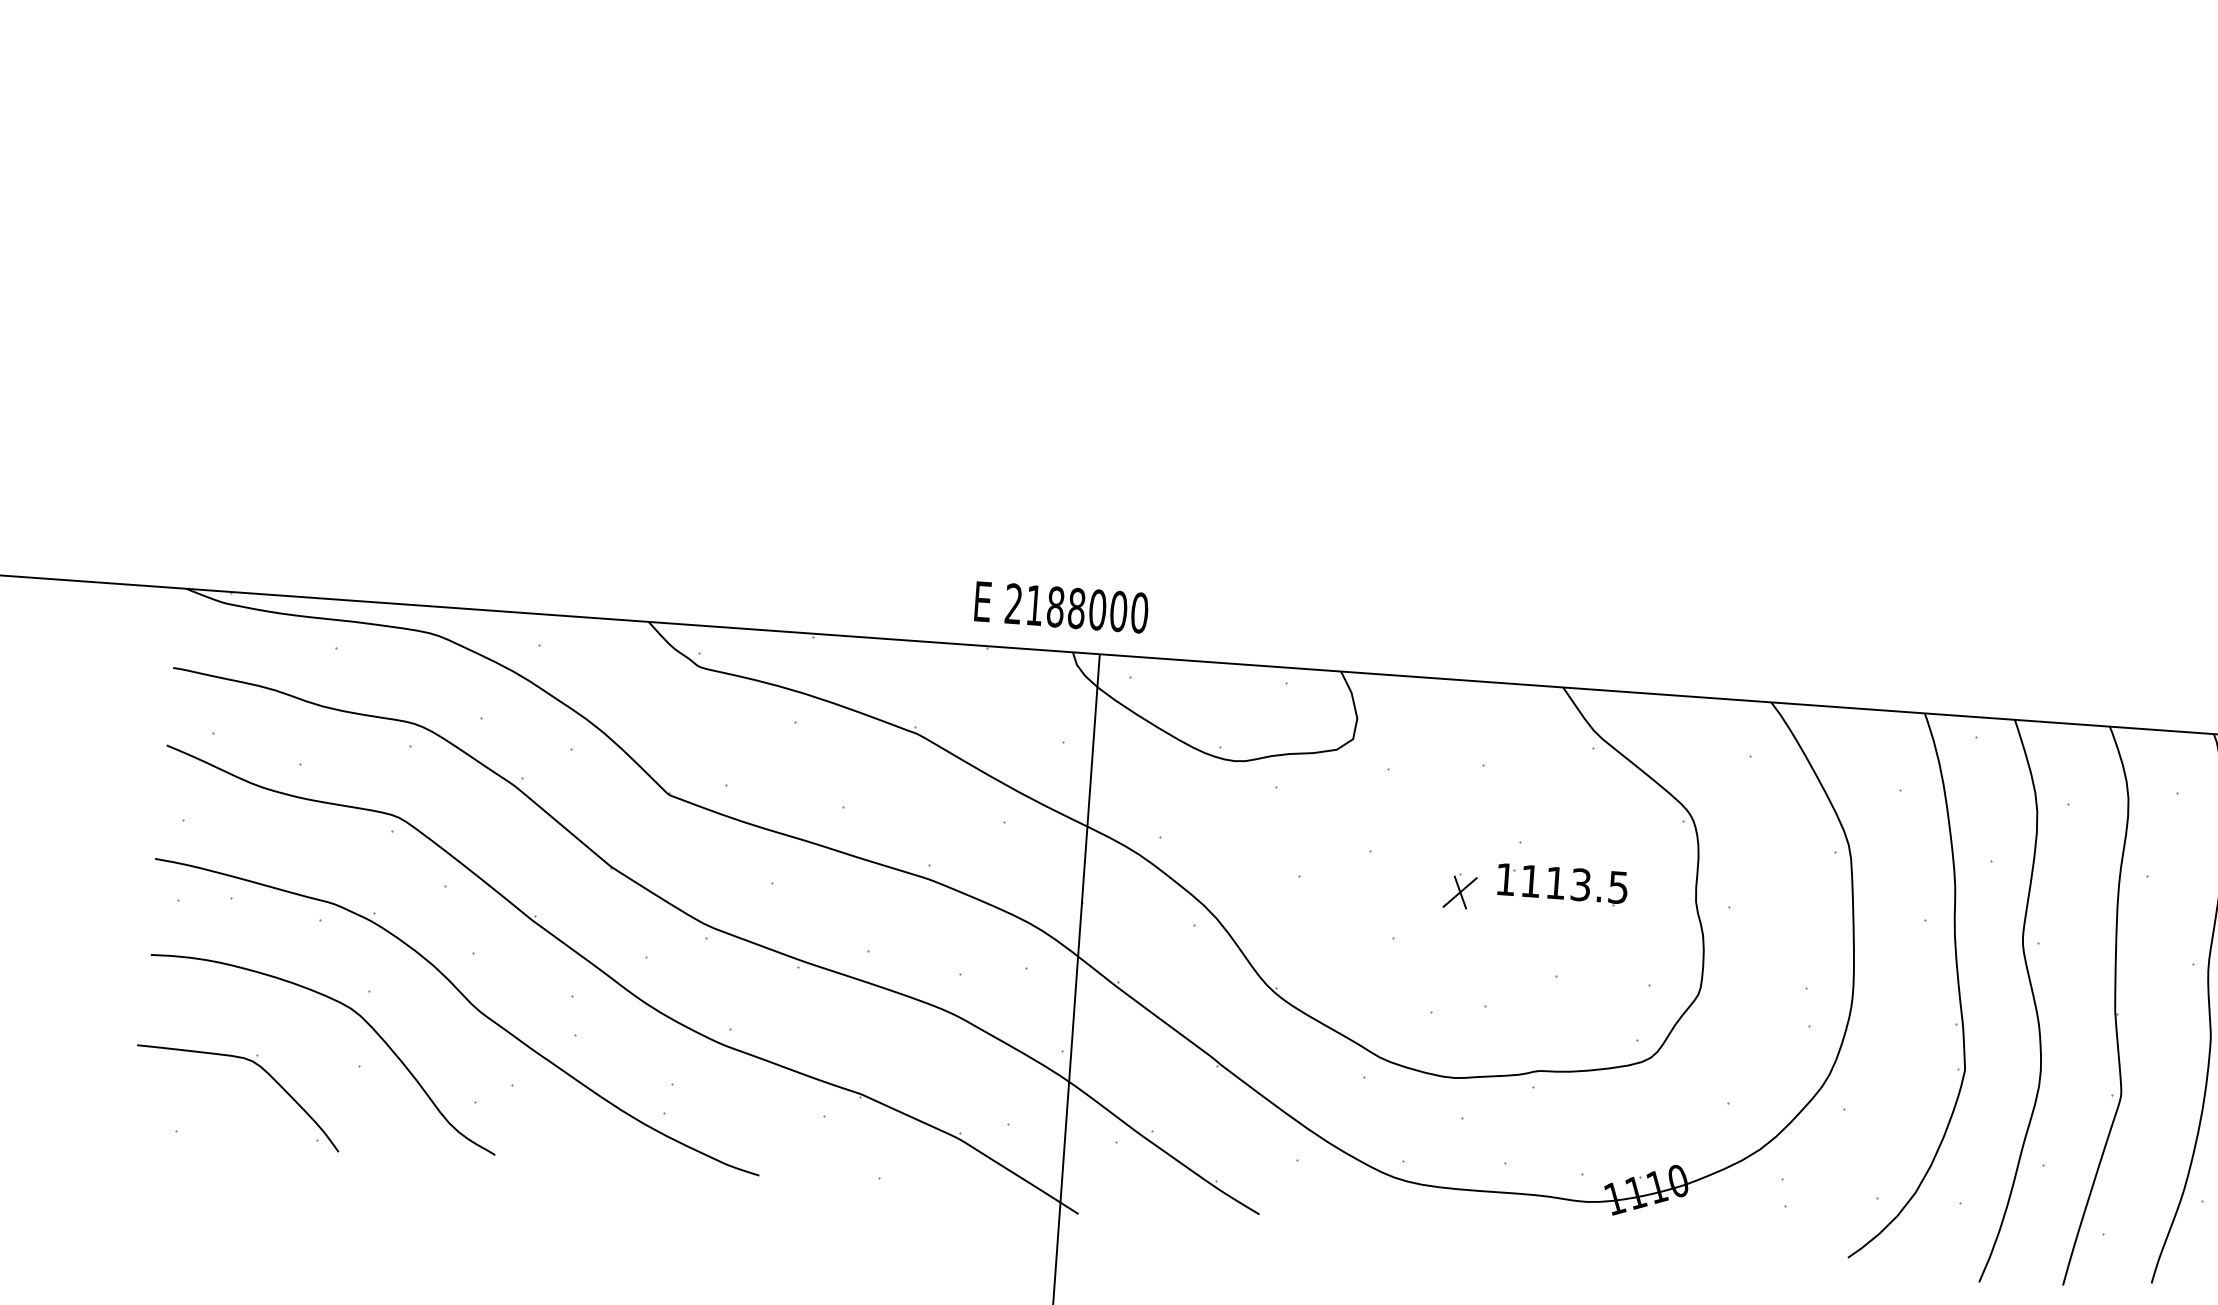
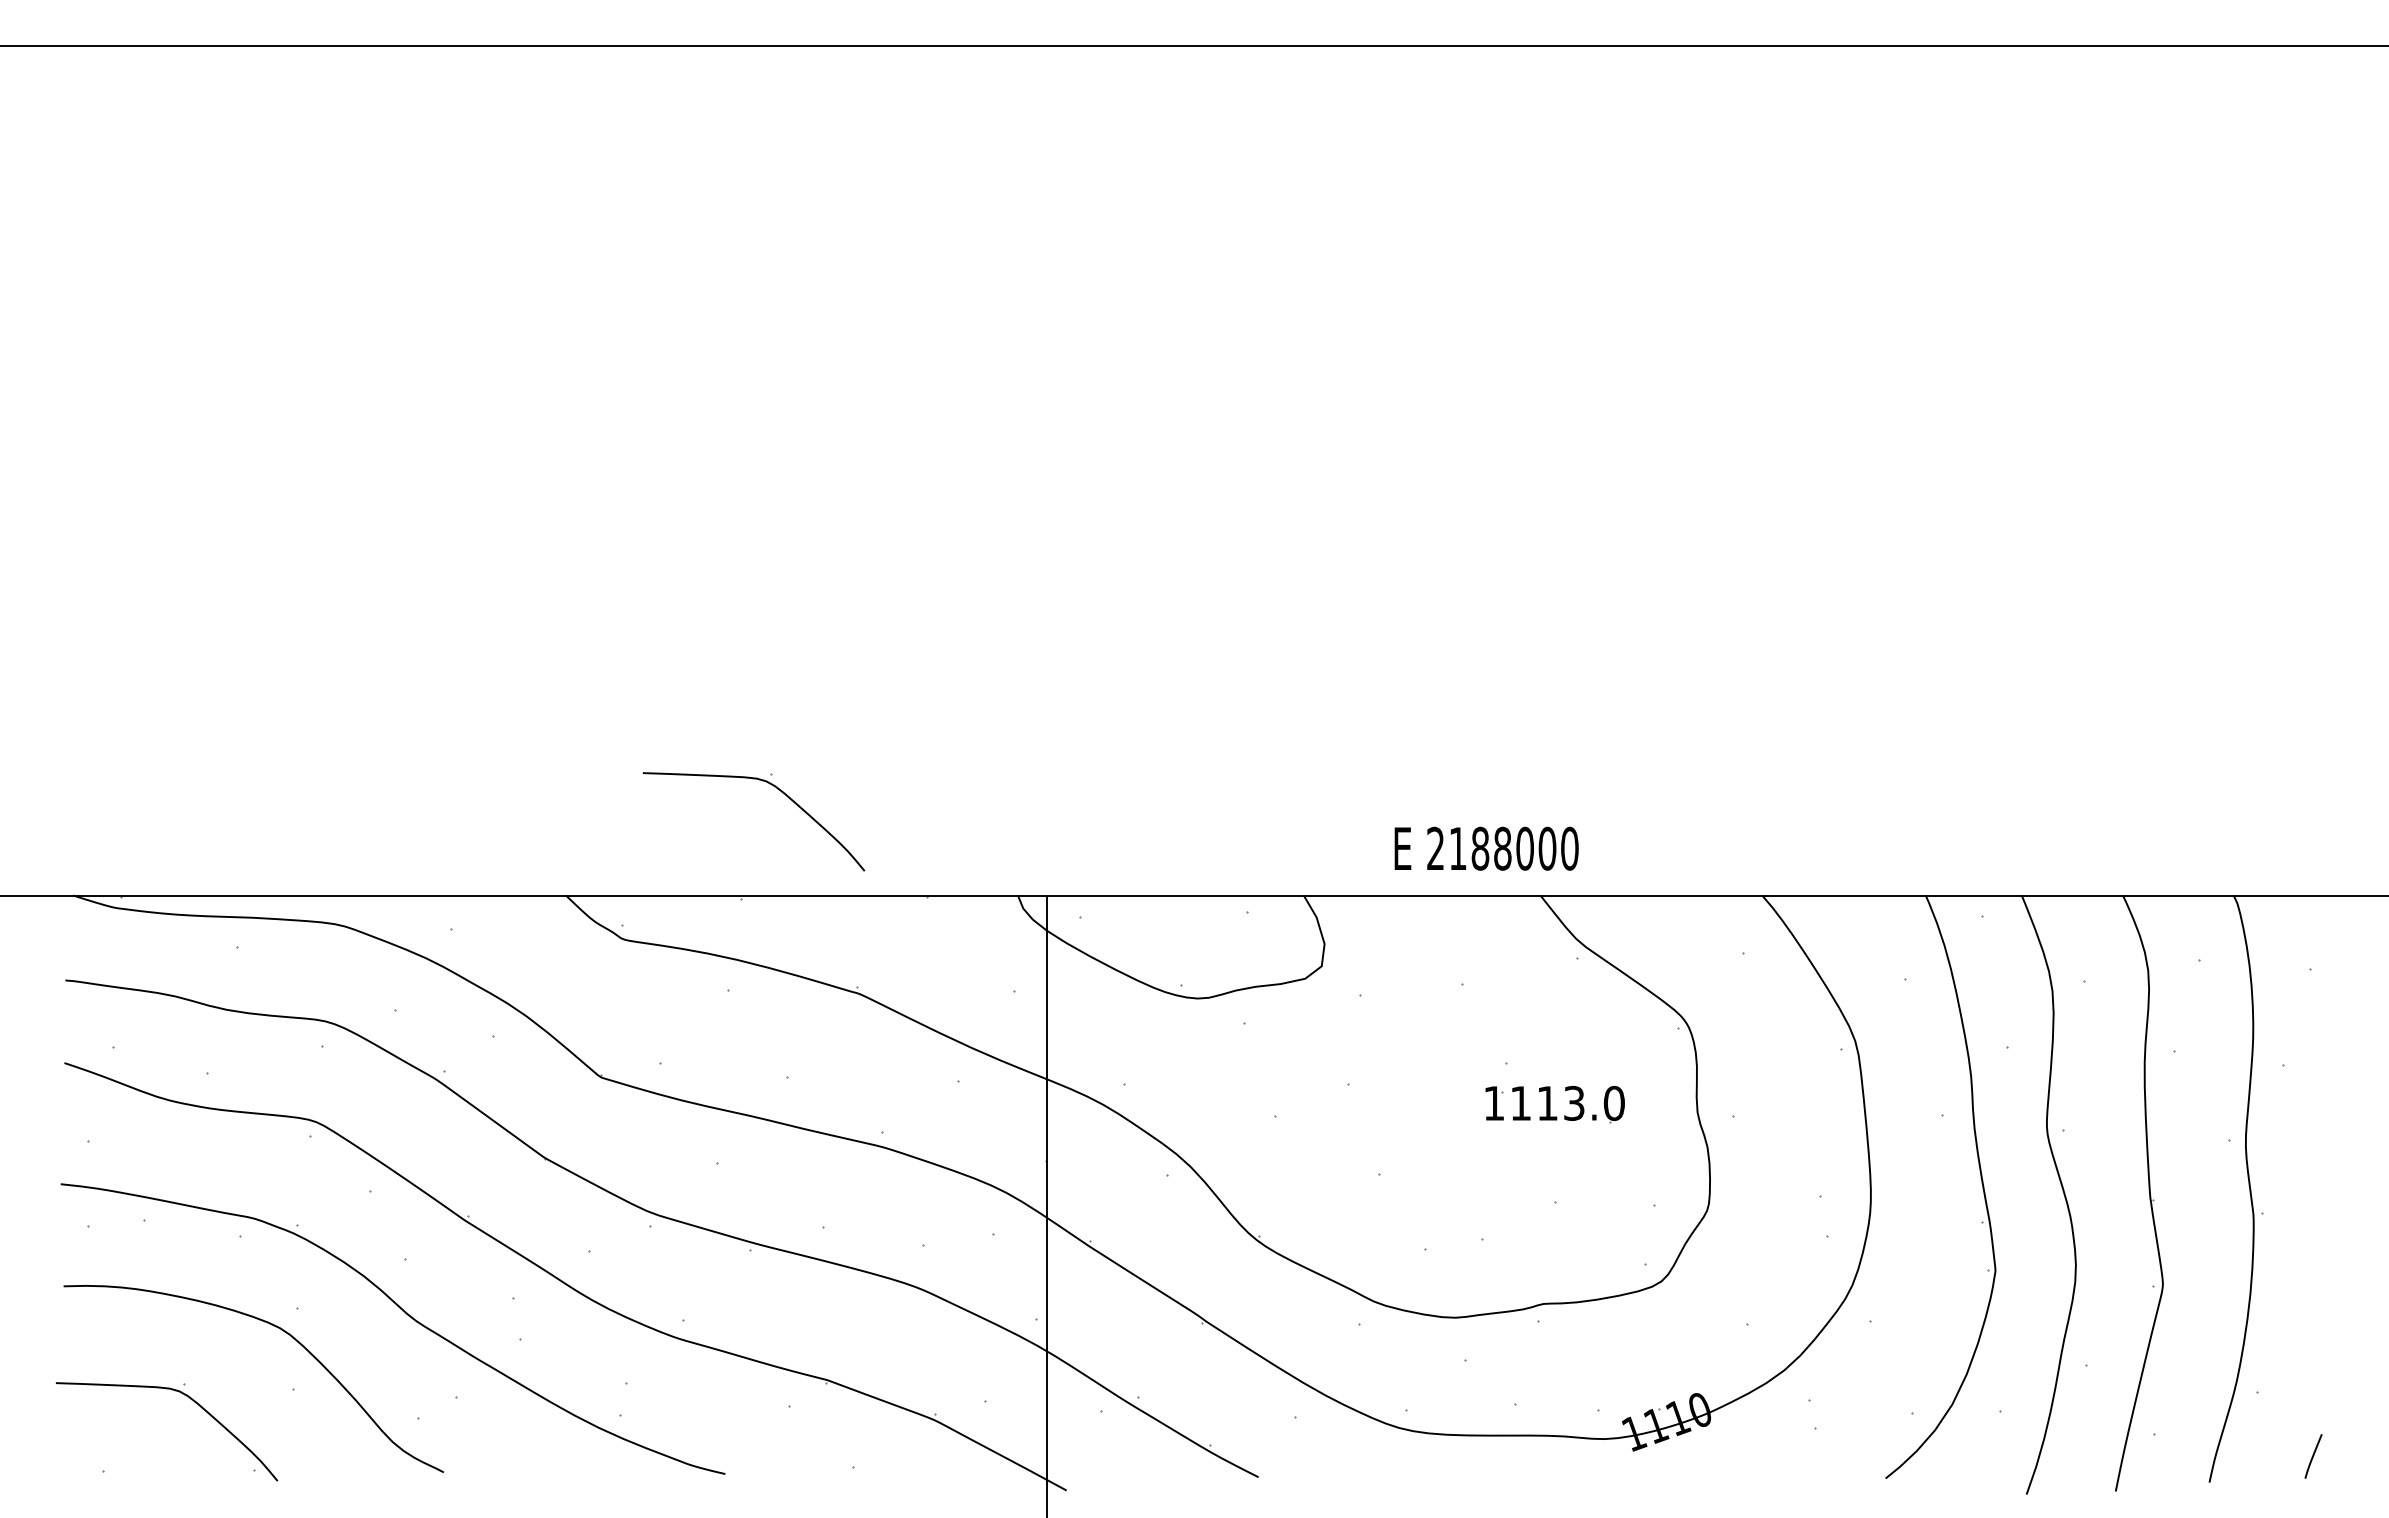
part: (855, 537) -> (778, 790), added
text: (1061, 607) -> (1486, 848), moved
text: (1617, 887) -> (1613, 1103), 1113.5 -> 1113.0
part: (1459, 891) -> (1446, 1119), removed

